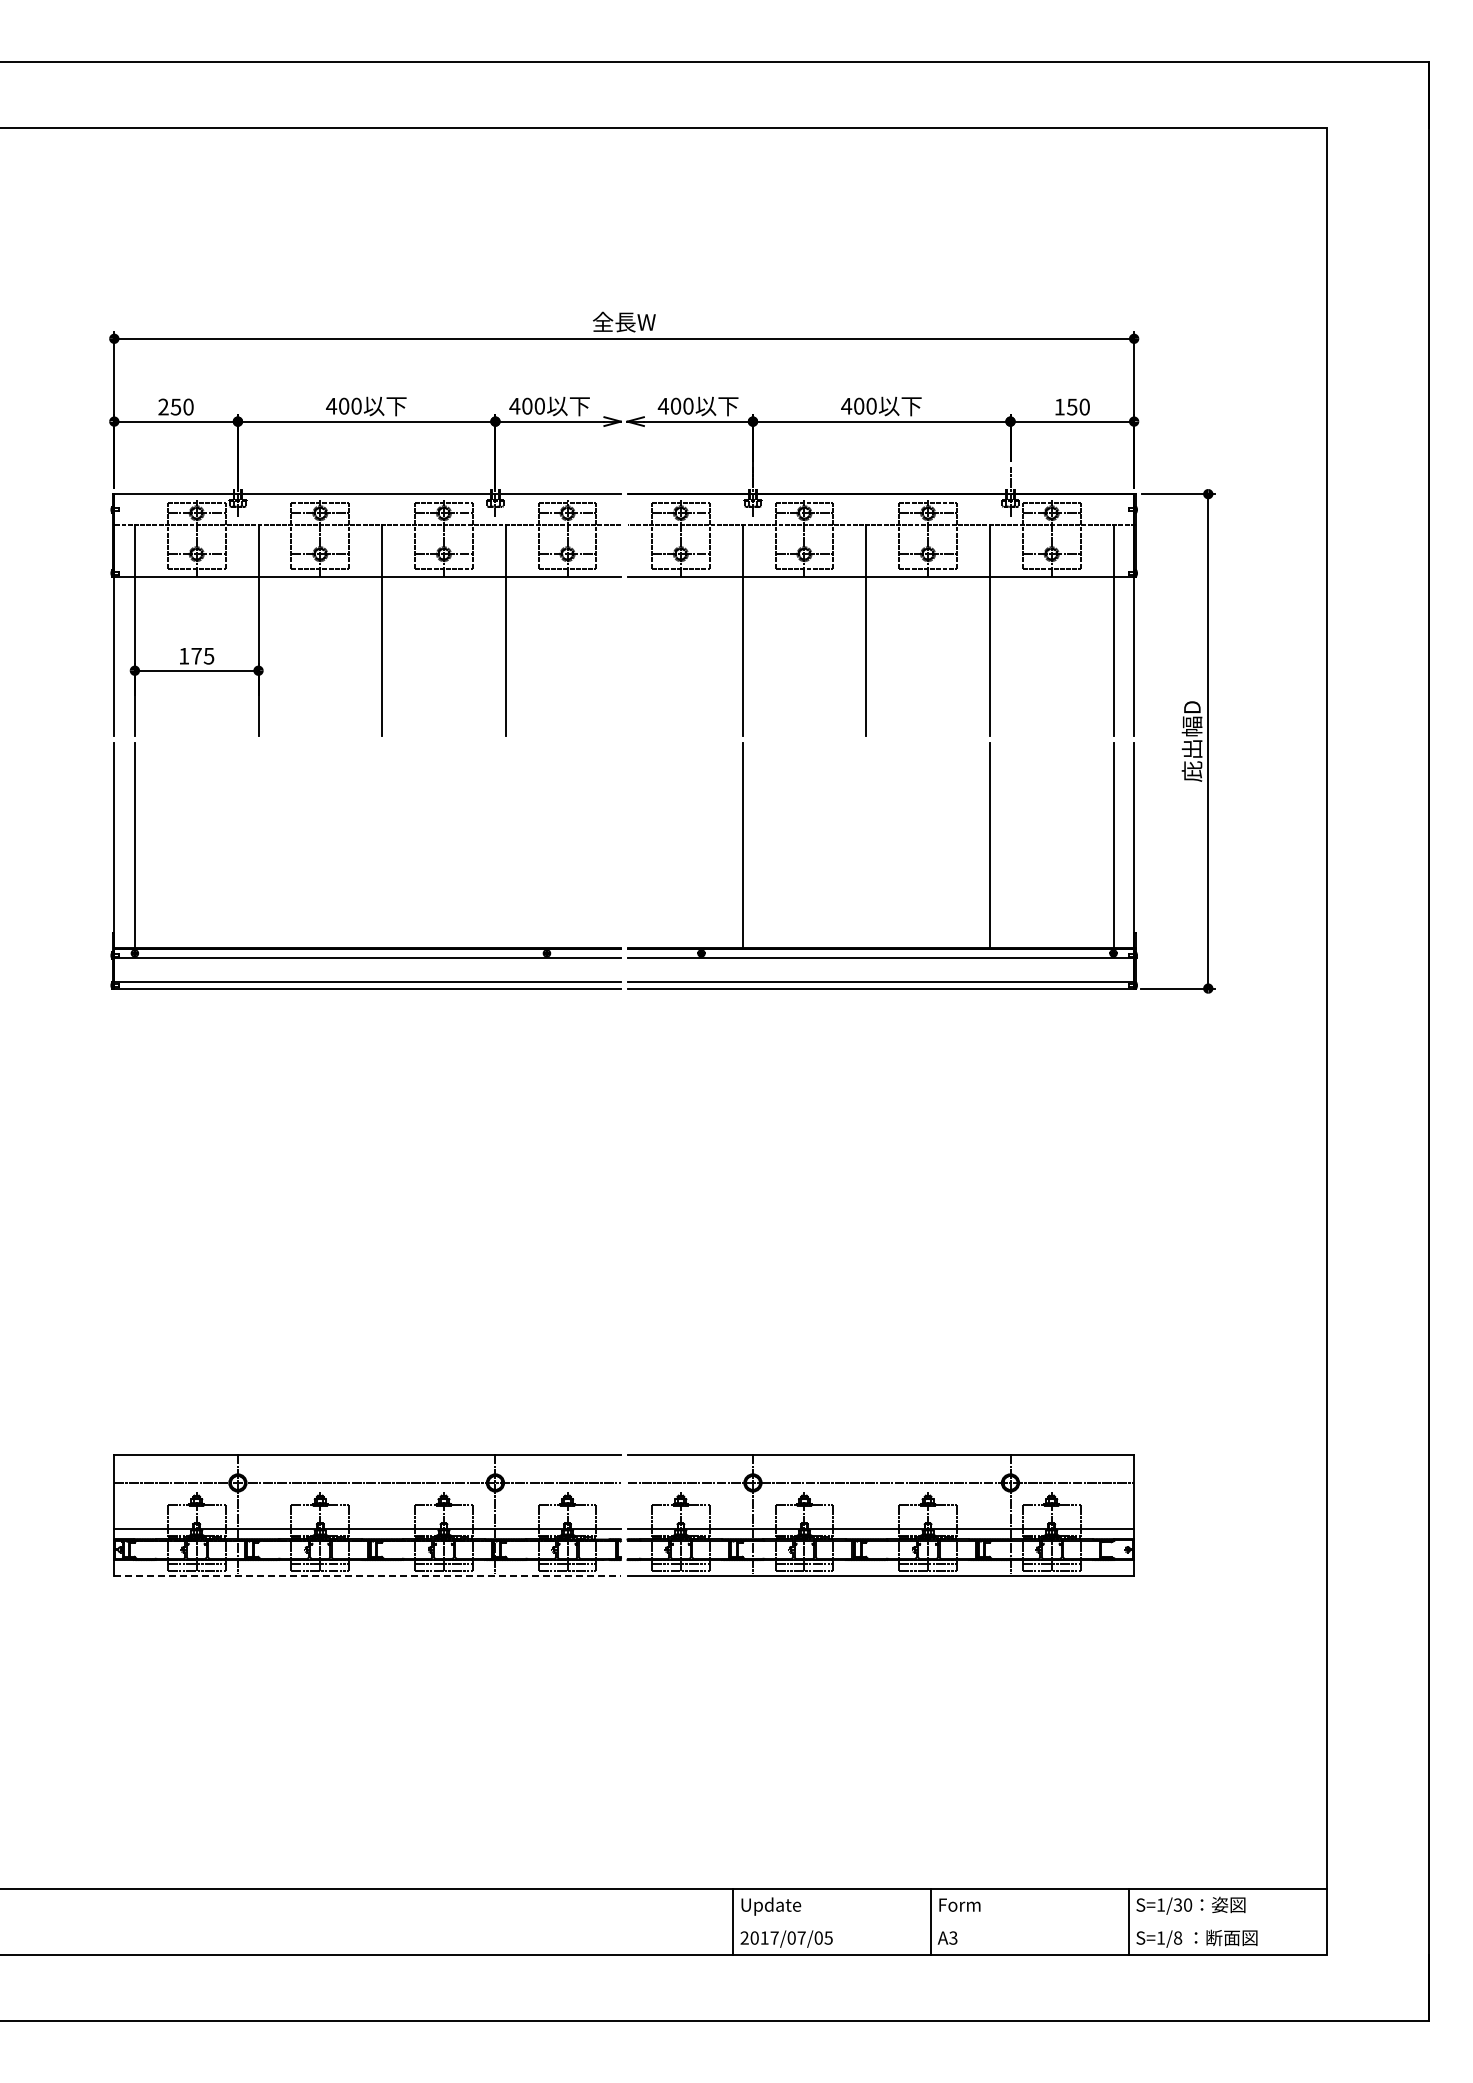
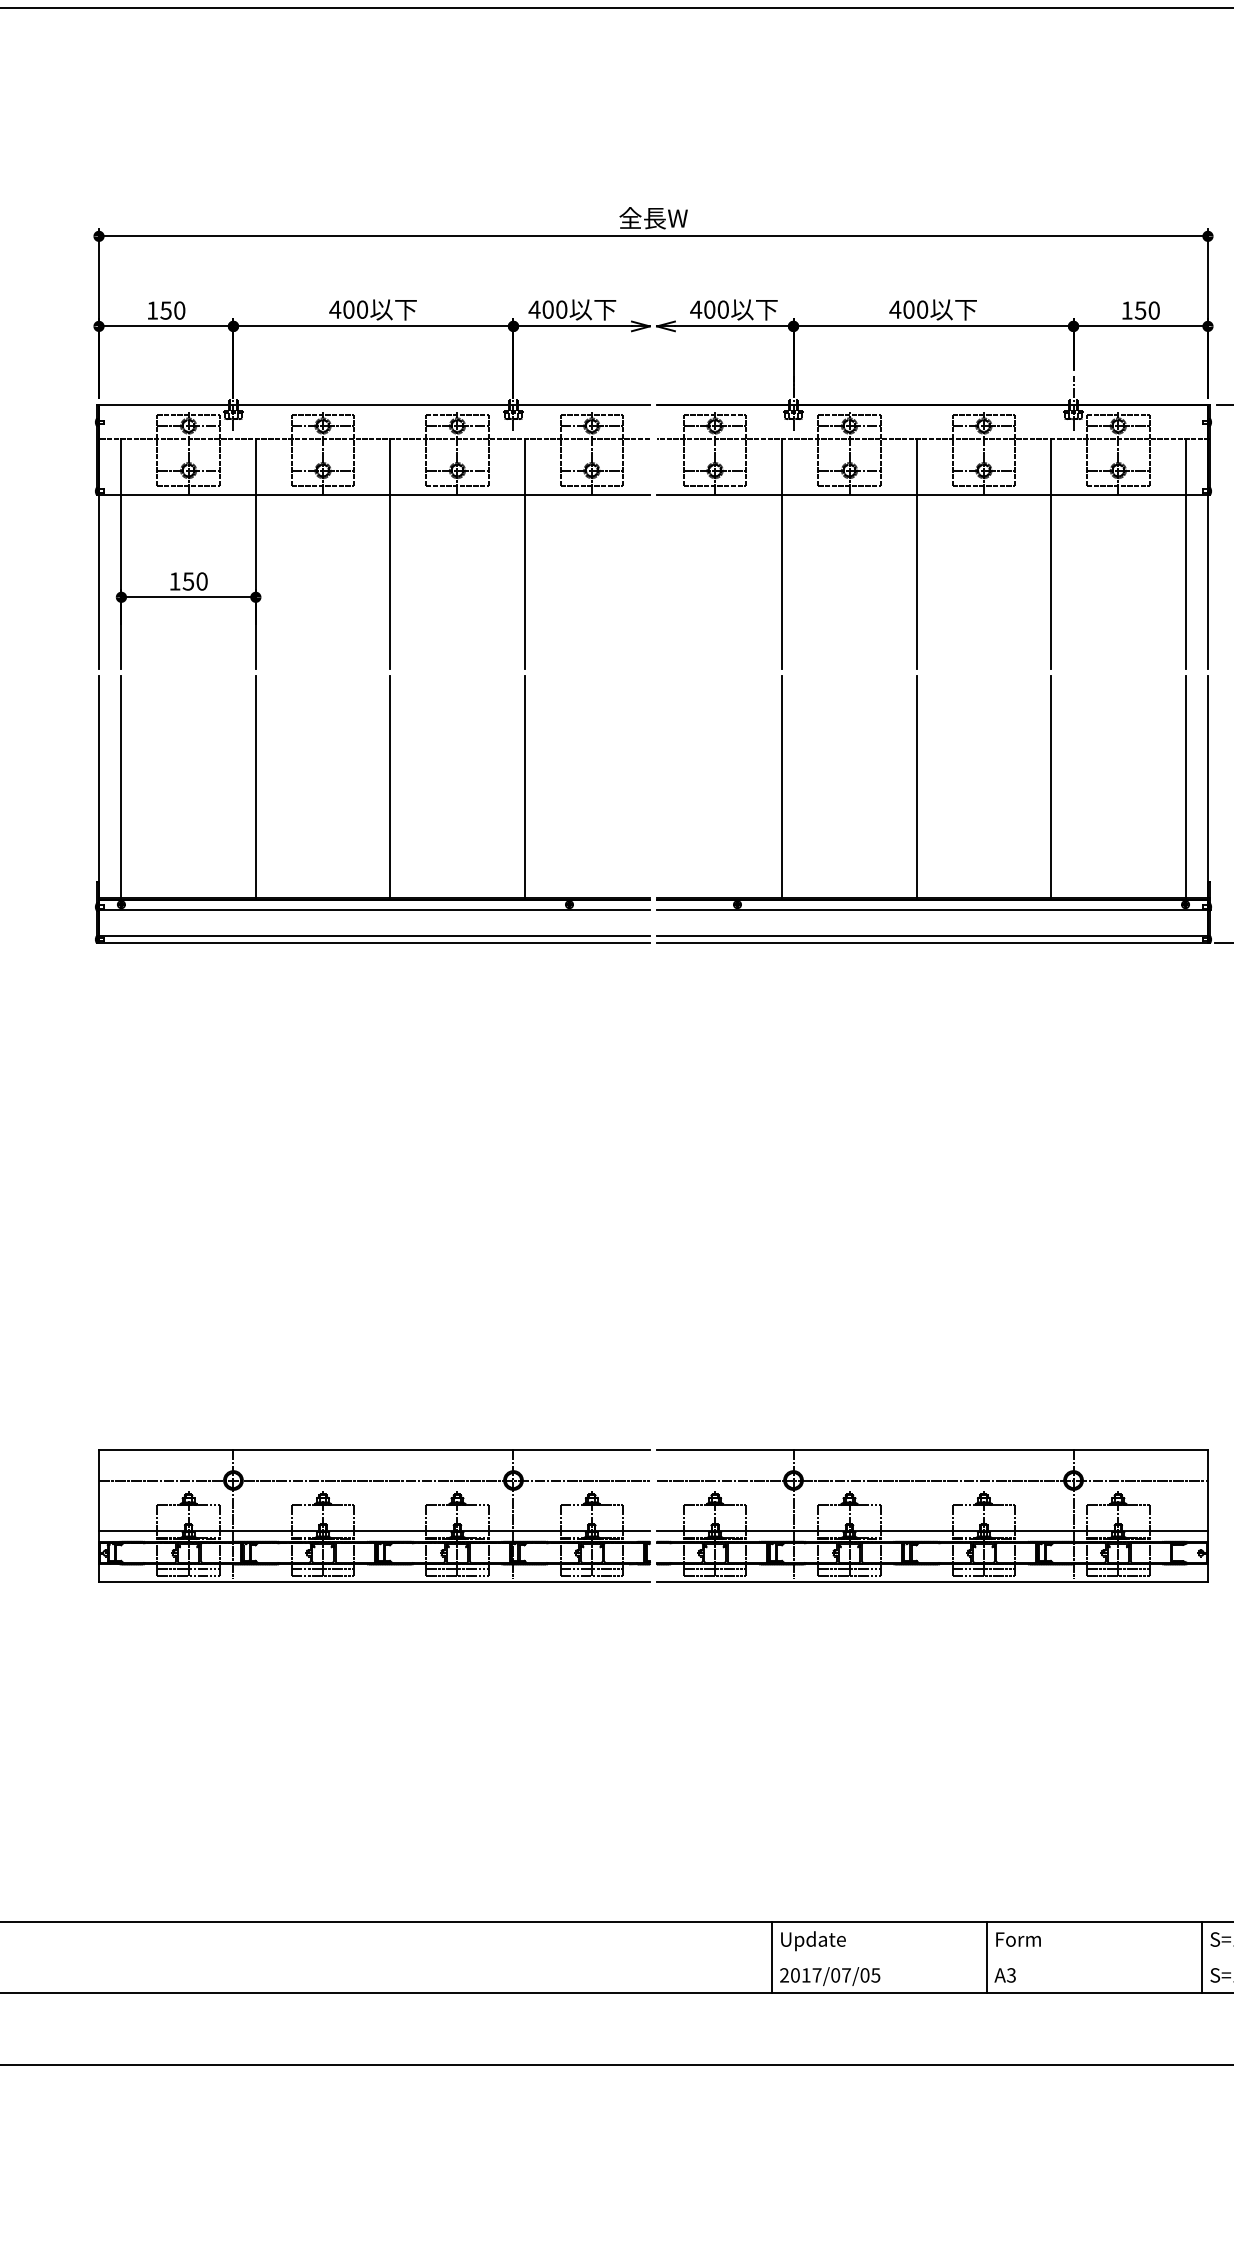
text: (163, 406) -> (152, 309), 250 -> 150
text: (202, 655) -> (194, 580), 175 -> 150
line: (258, 844) -> (255, 786), added
line: (382, 844) -> (390, 786), added
line: (505, 844) -> (524, 786), added
line: (866, 844) -> (916, 786), added
line: (368, 1576) -> (375, 1582), dashed -> solid

